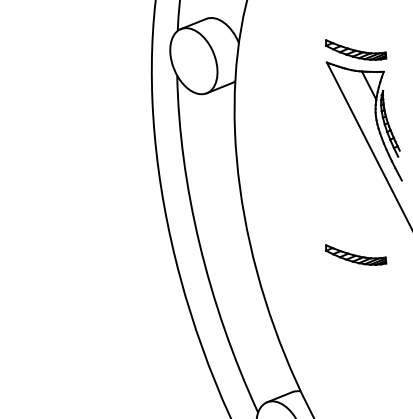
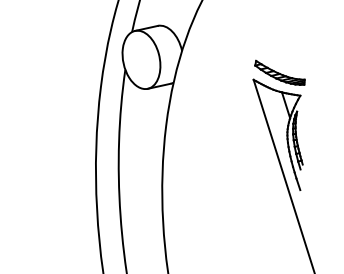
part: (356, 254) -> (251, 246), removed

